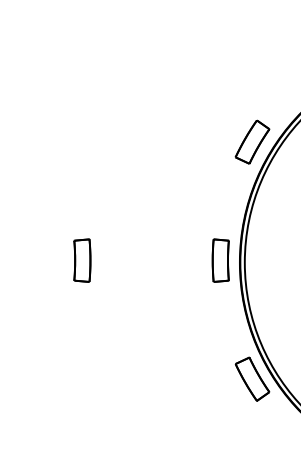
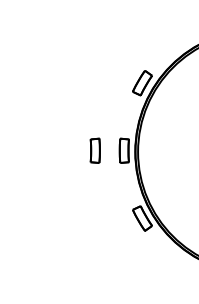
part: (80, 260) -> (94, 150), moved

